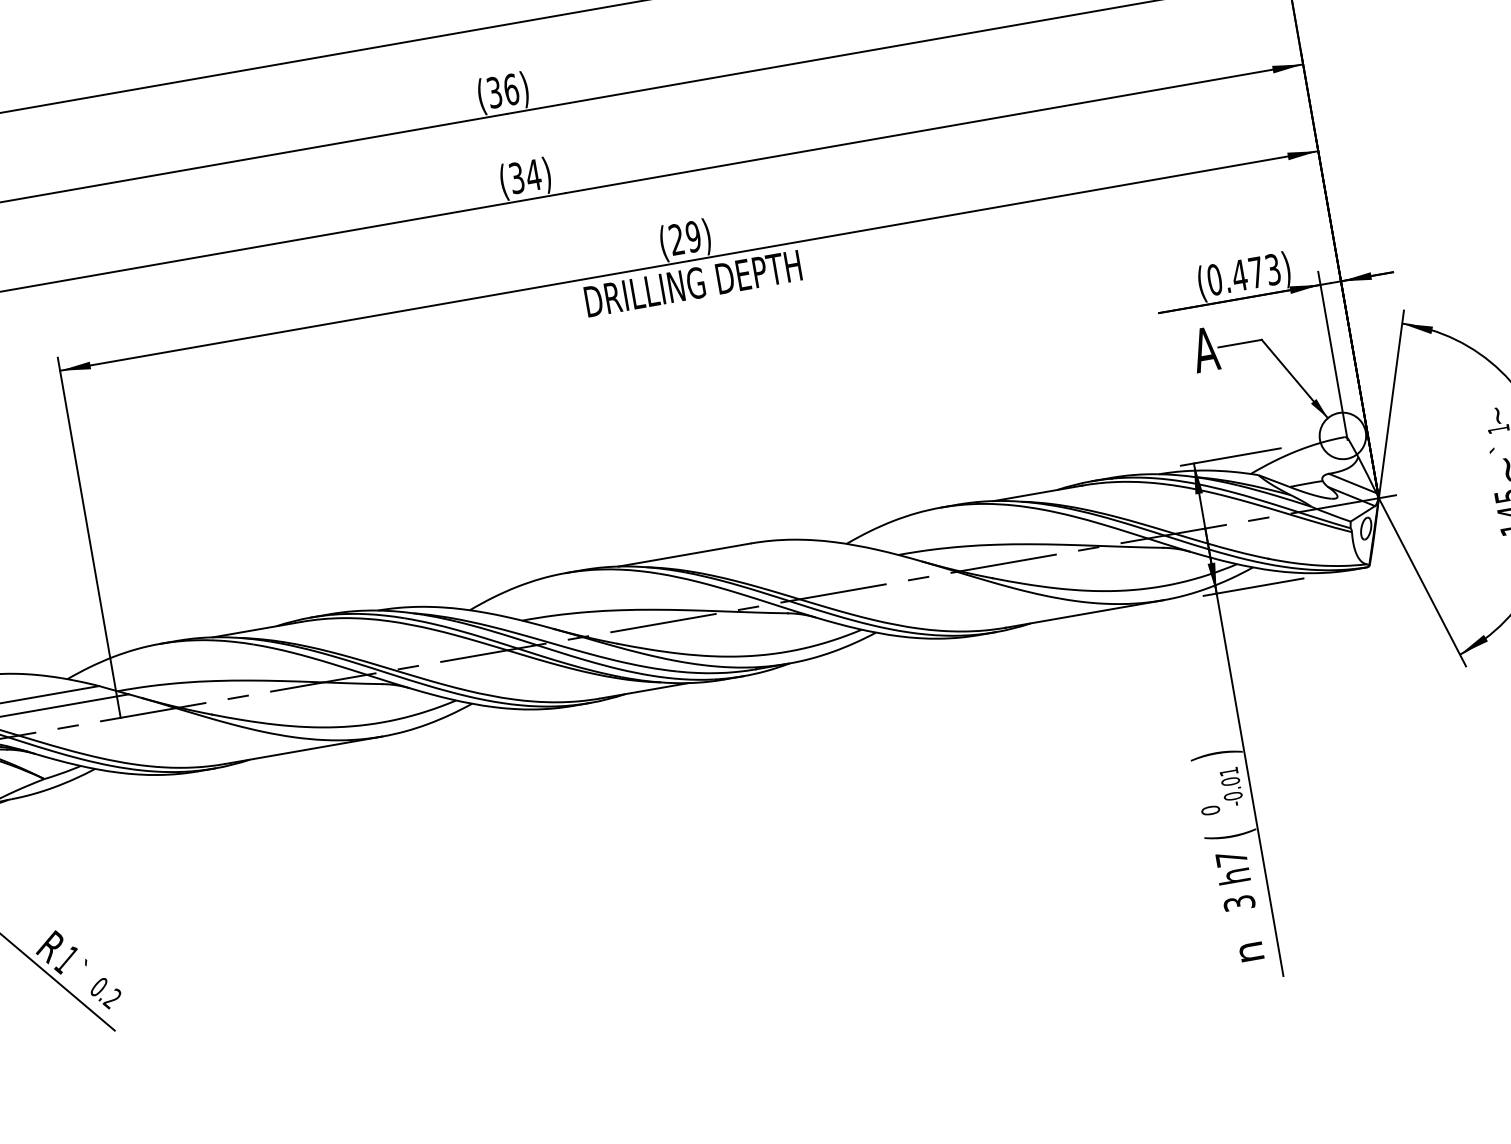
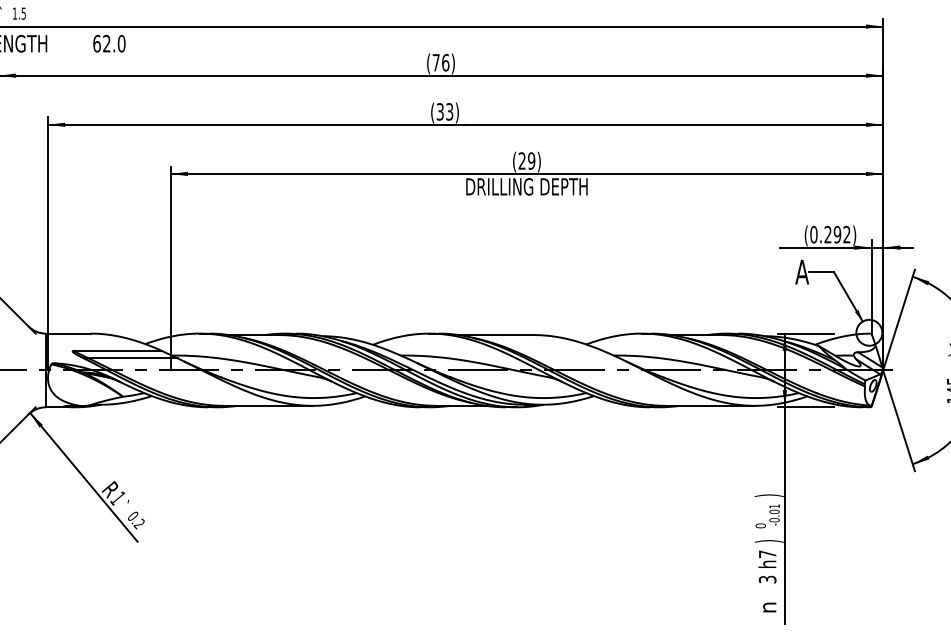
text: (493, 92) -> (435, 62), (36) -> (76)
text: (533, 174) -> (449, 111), (34) -> (33)
text: (1256, 272) -> (837, 234), (0.473) -> (0.292)
text: (1229, 835) -> (768, 541), ( -> )

